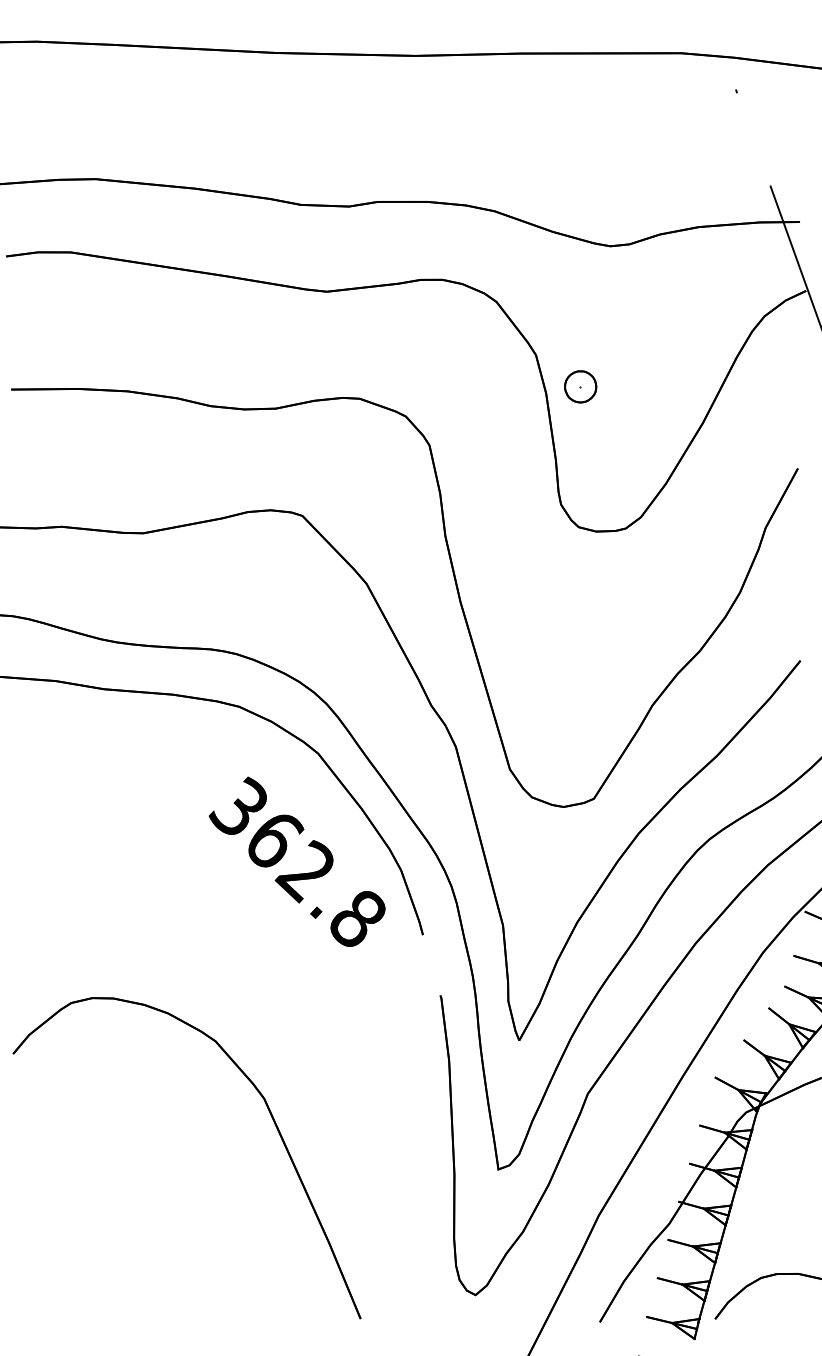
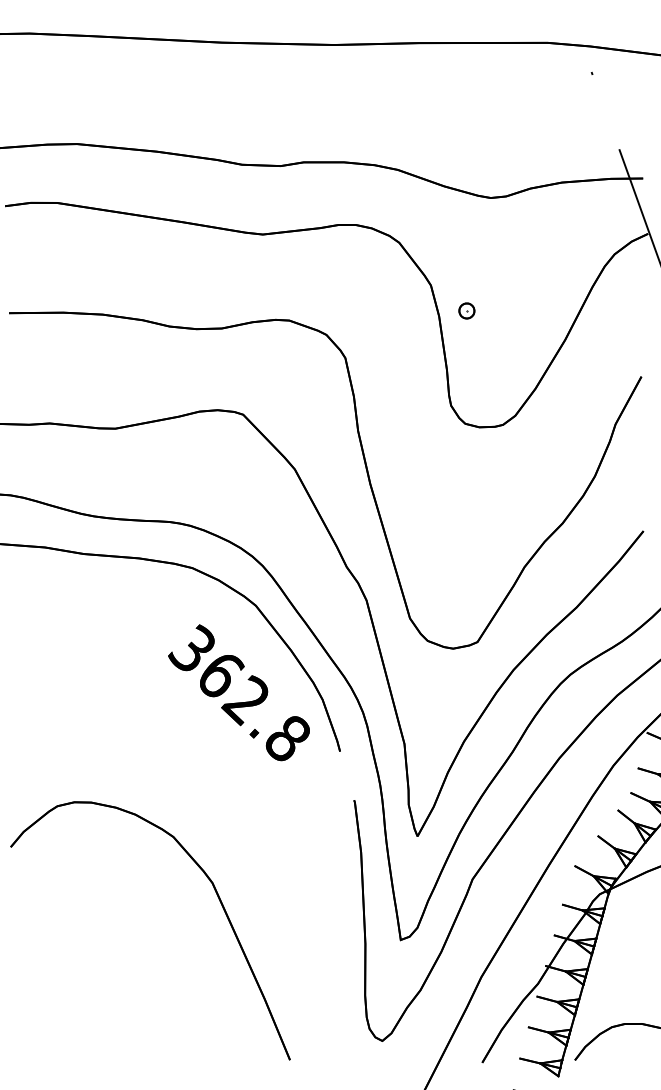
part: (580, 386) -> (466, 310), size x0.6

